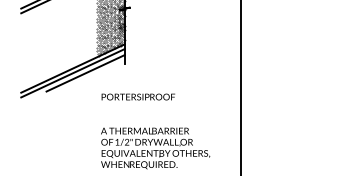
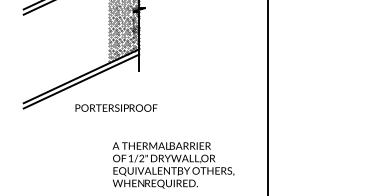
line: (85, 73) -> (95, 81), removed
text: (137, 96) -> (115, 107), moved

